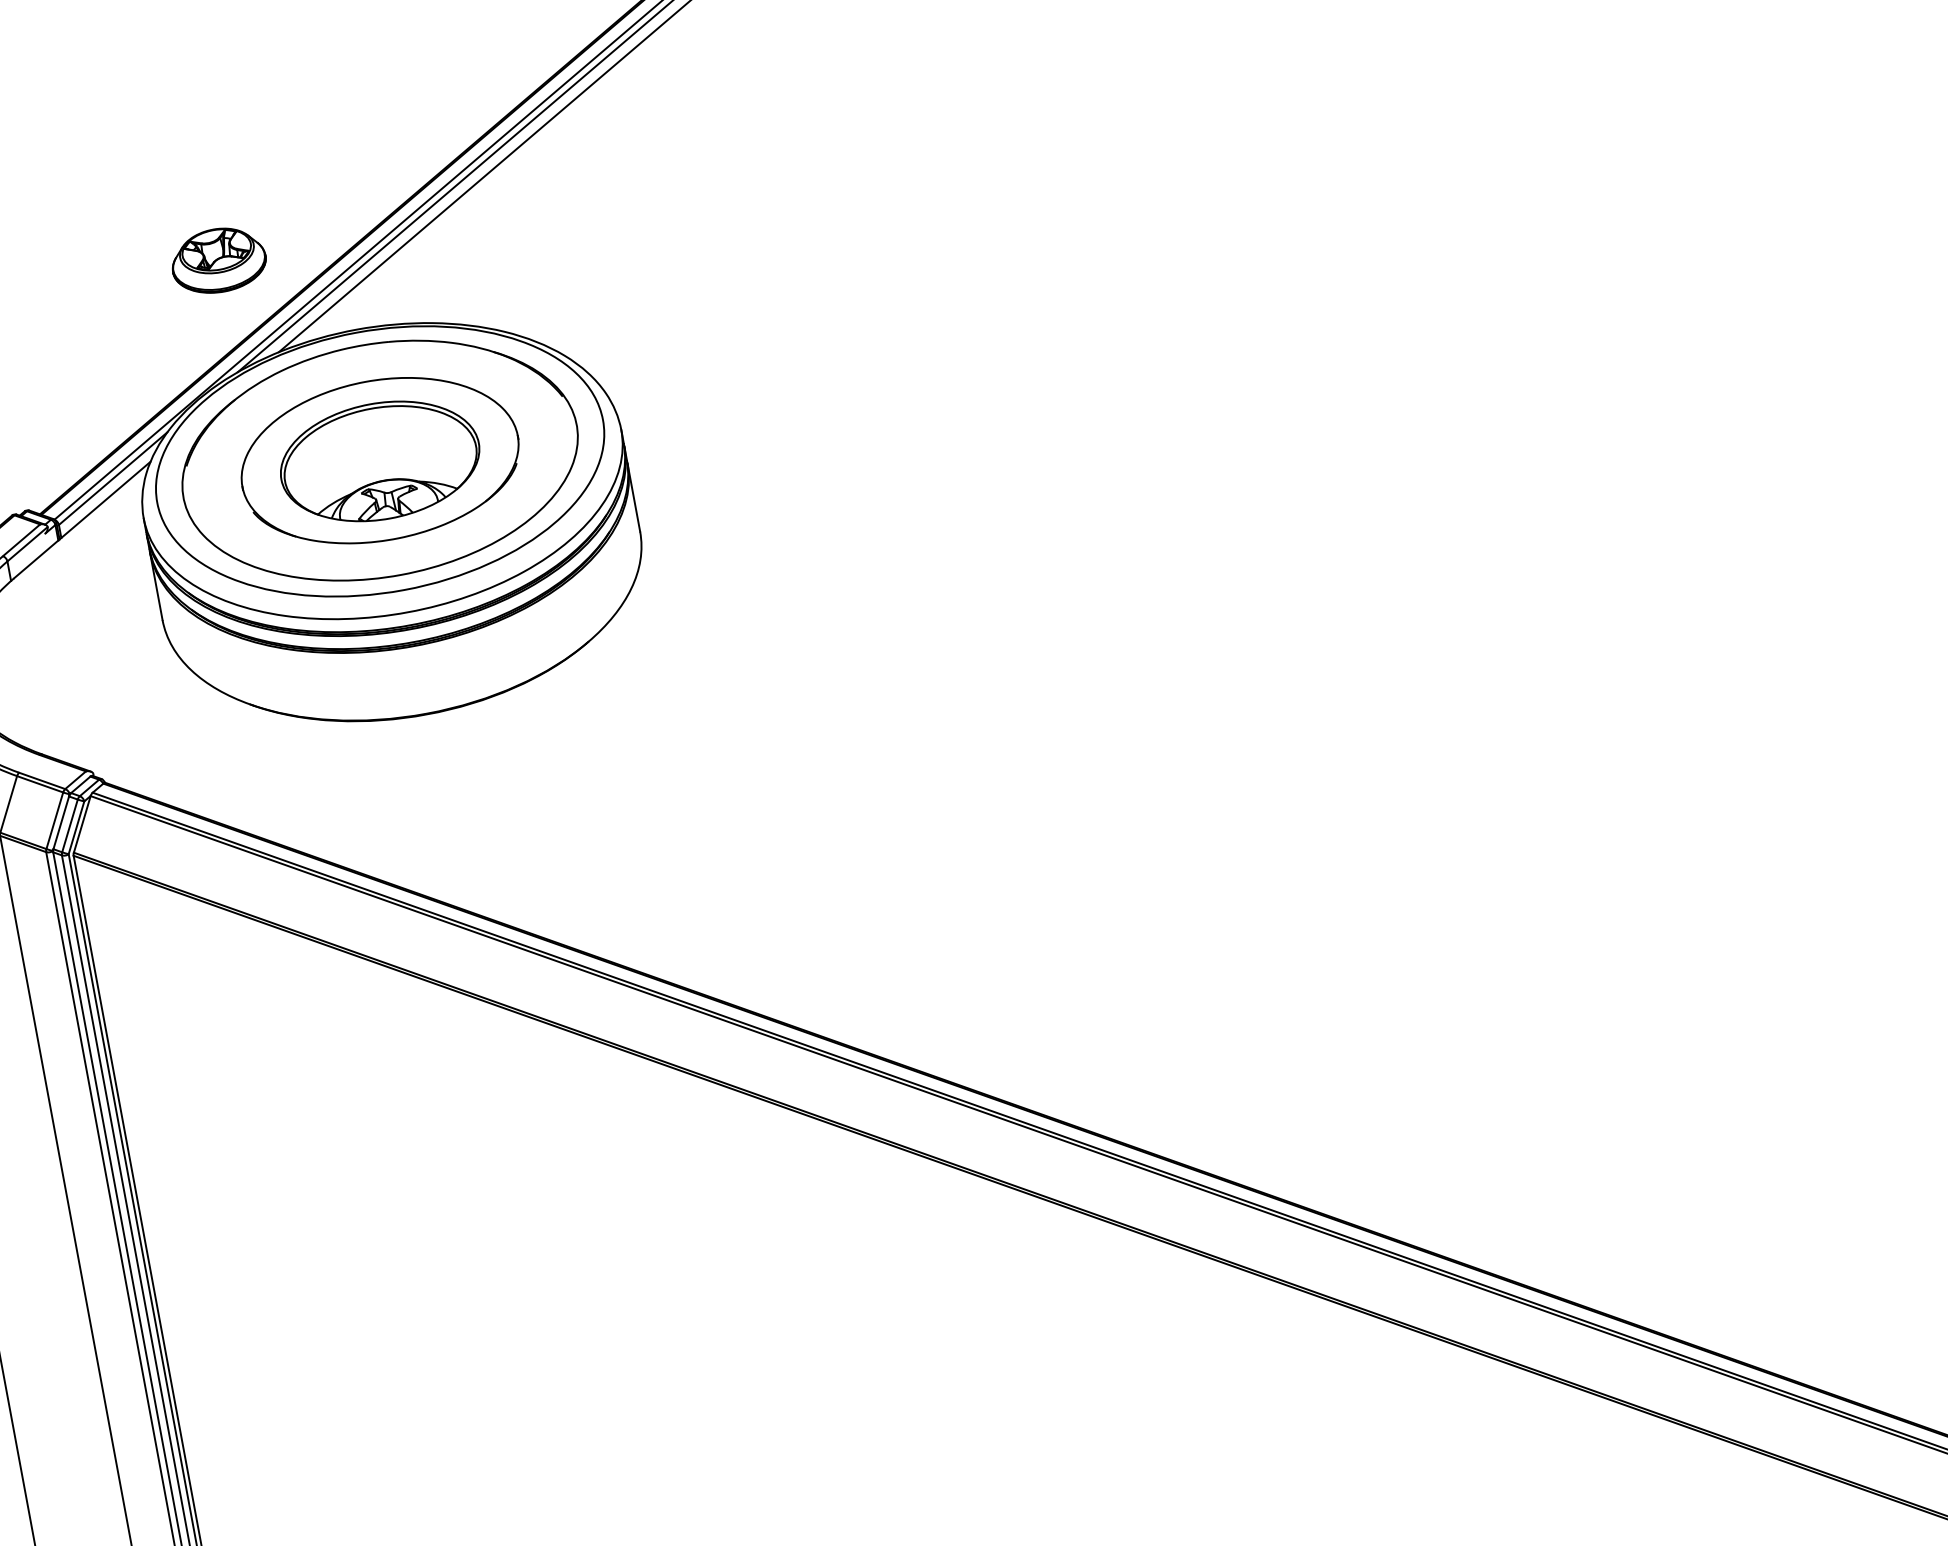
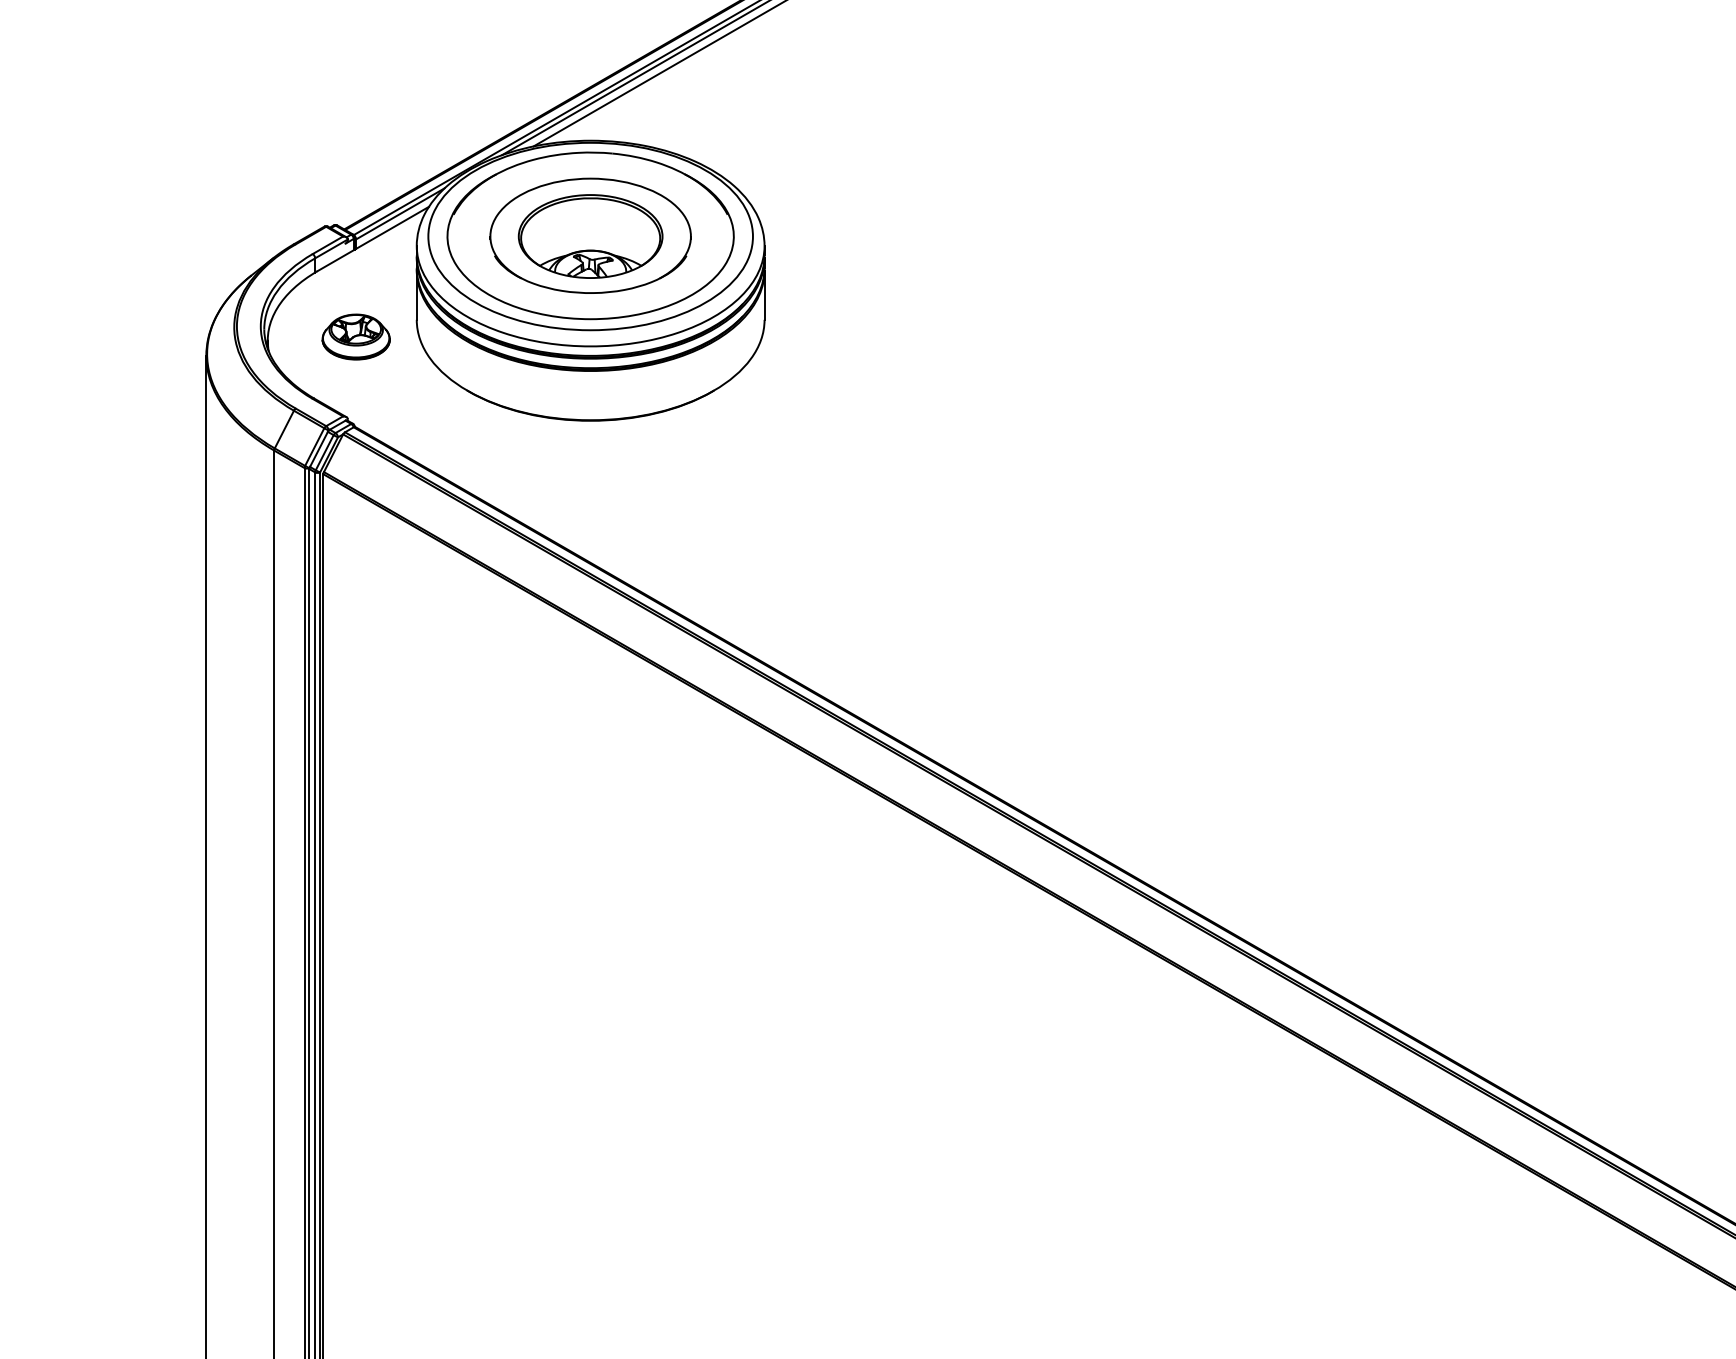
part: (217, 259) -> (355, 336), moved

